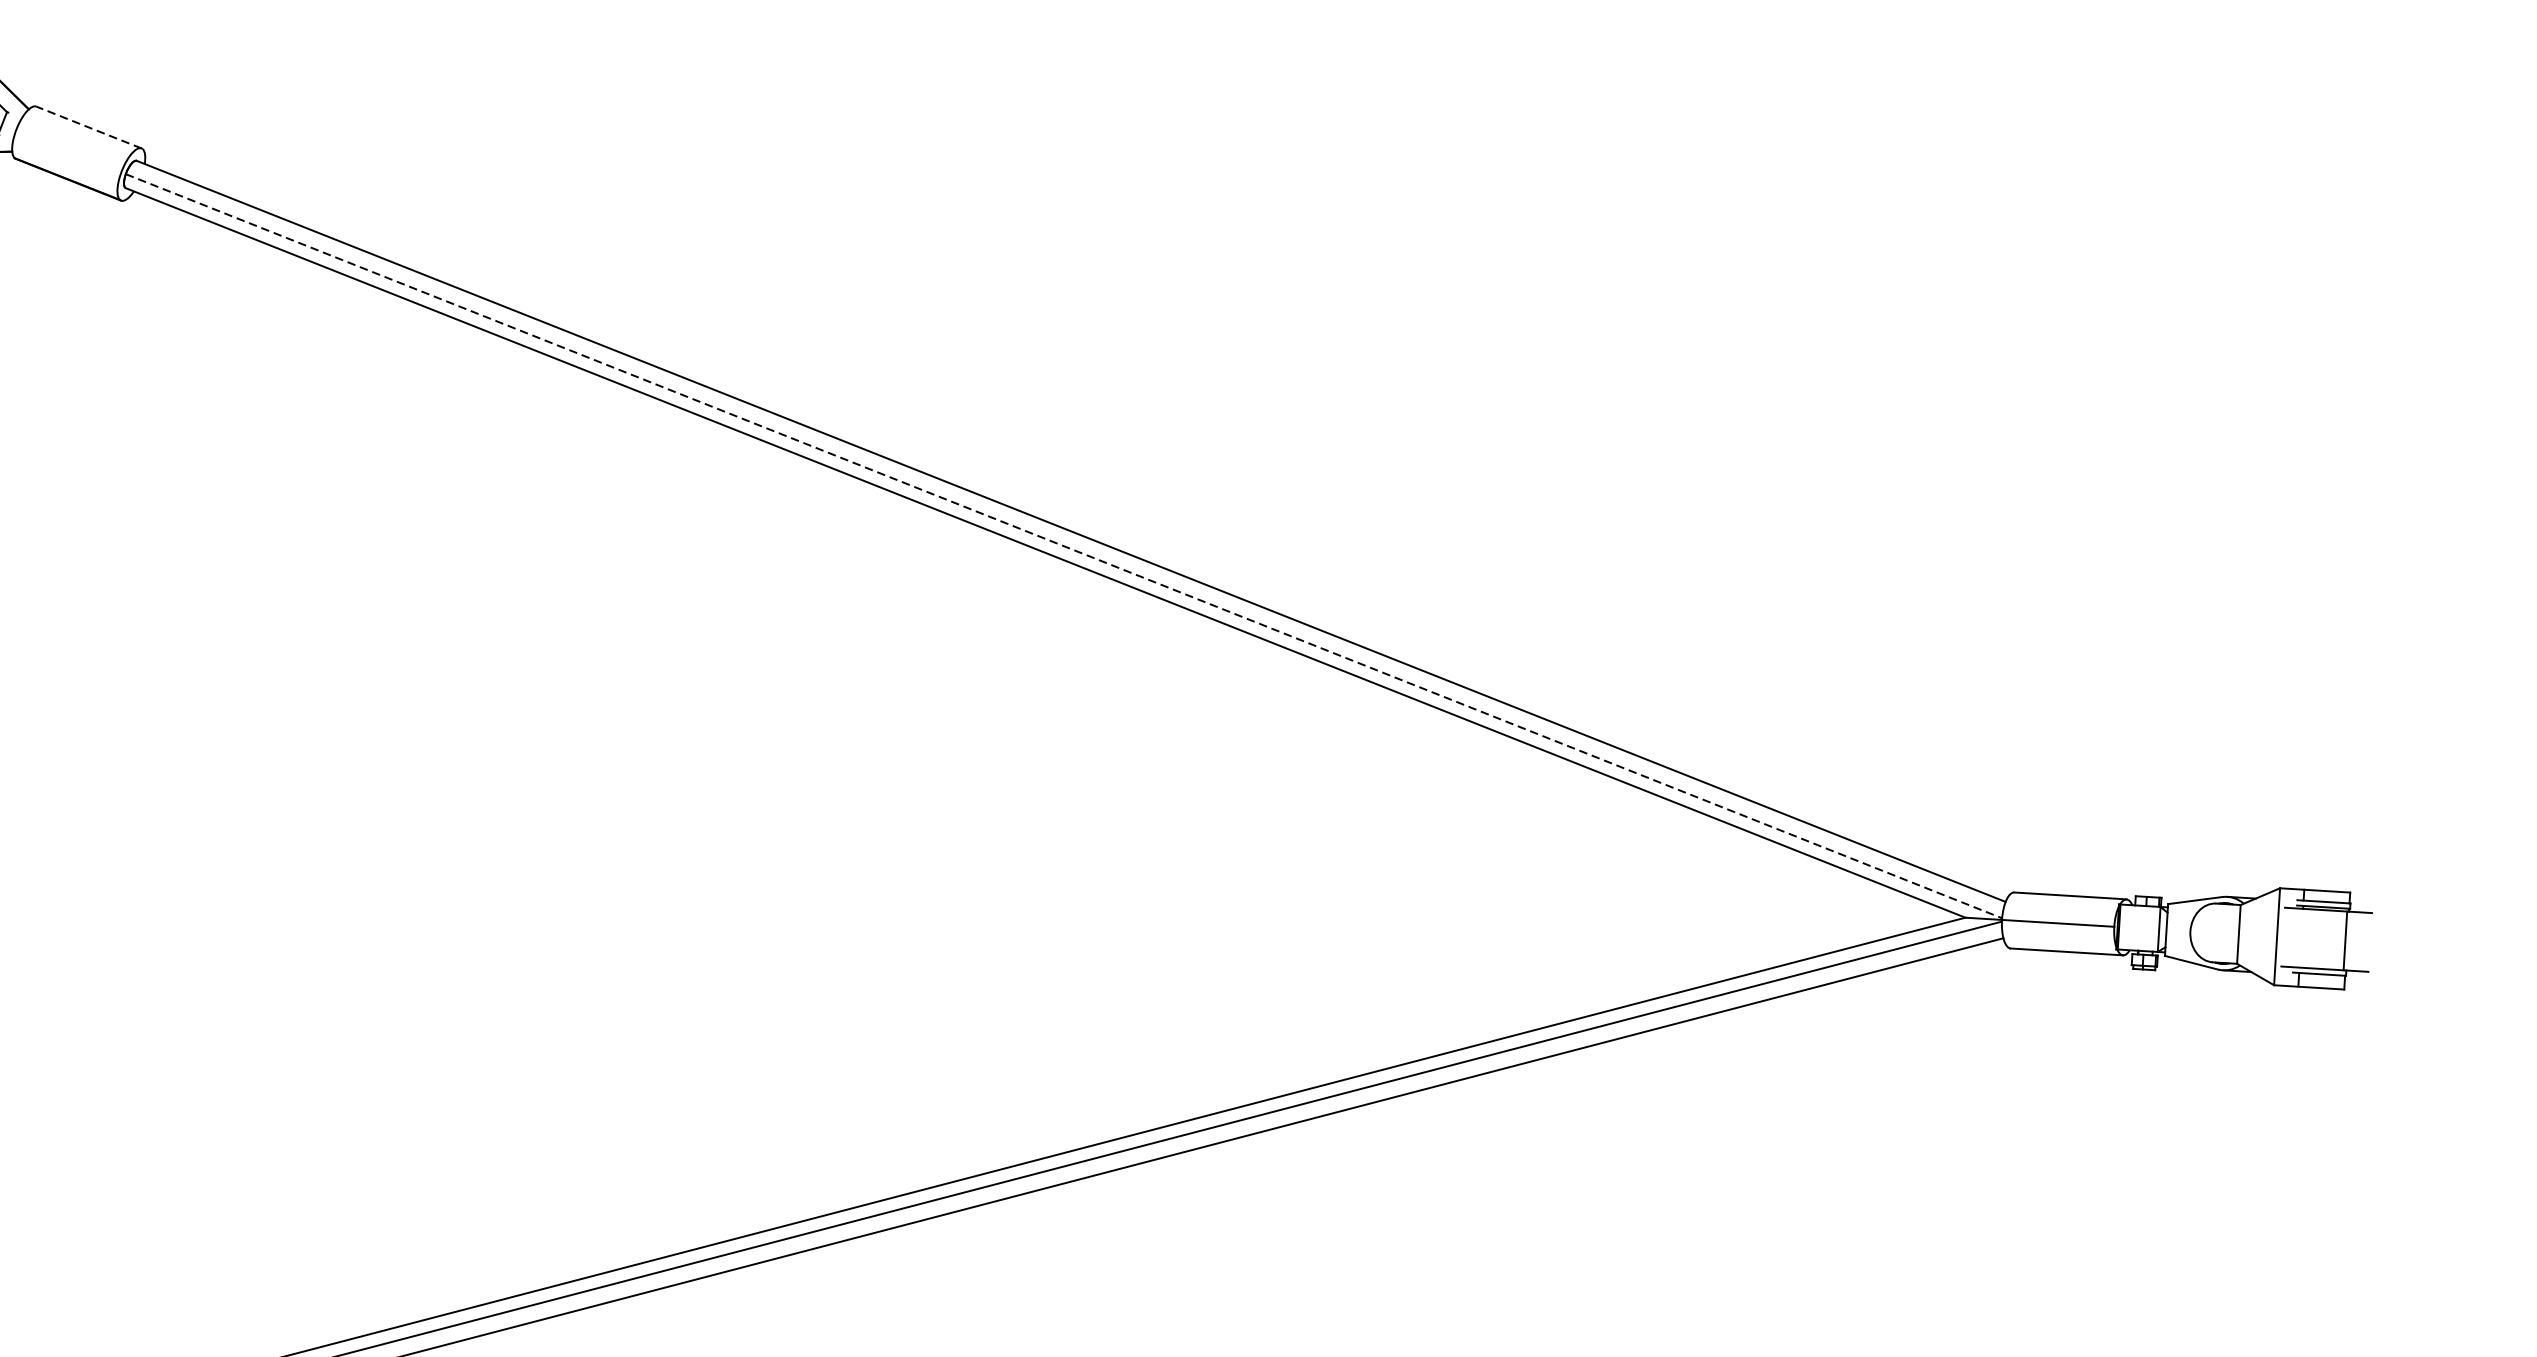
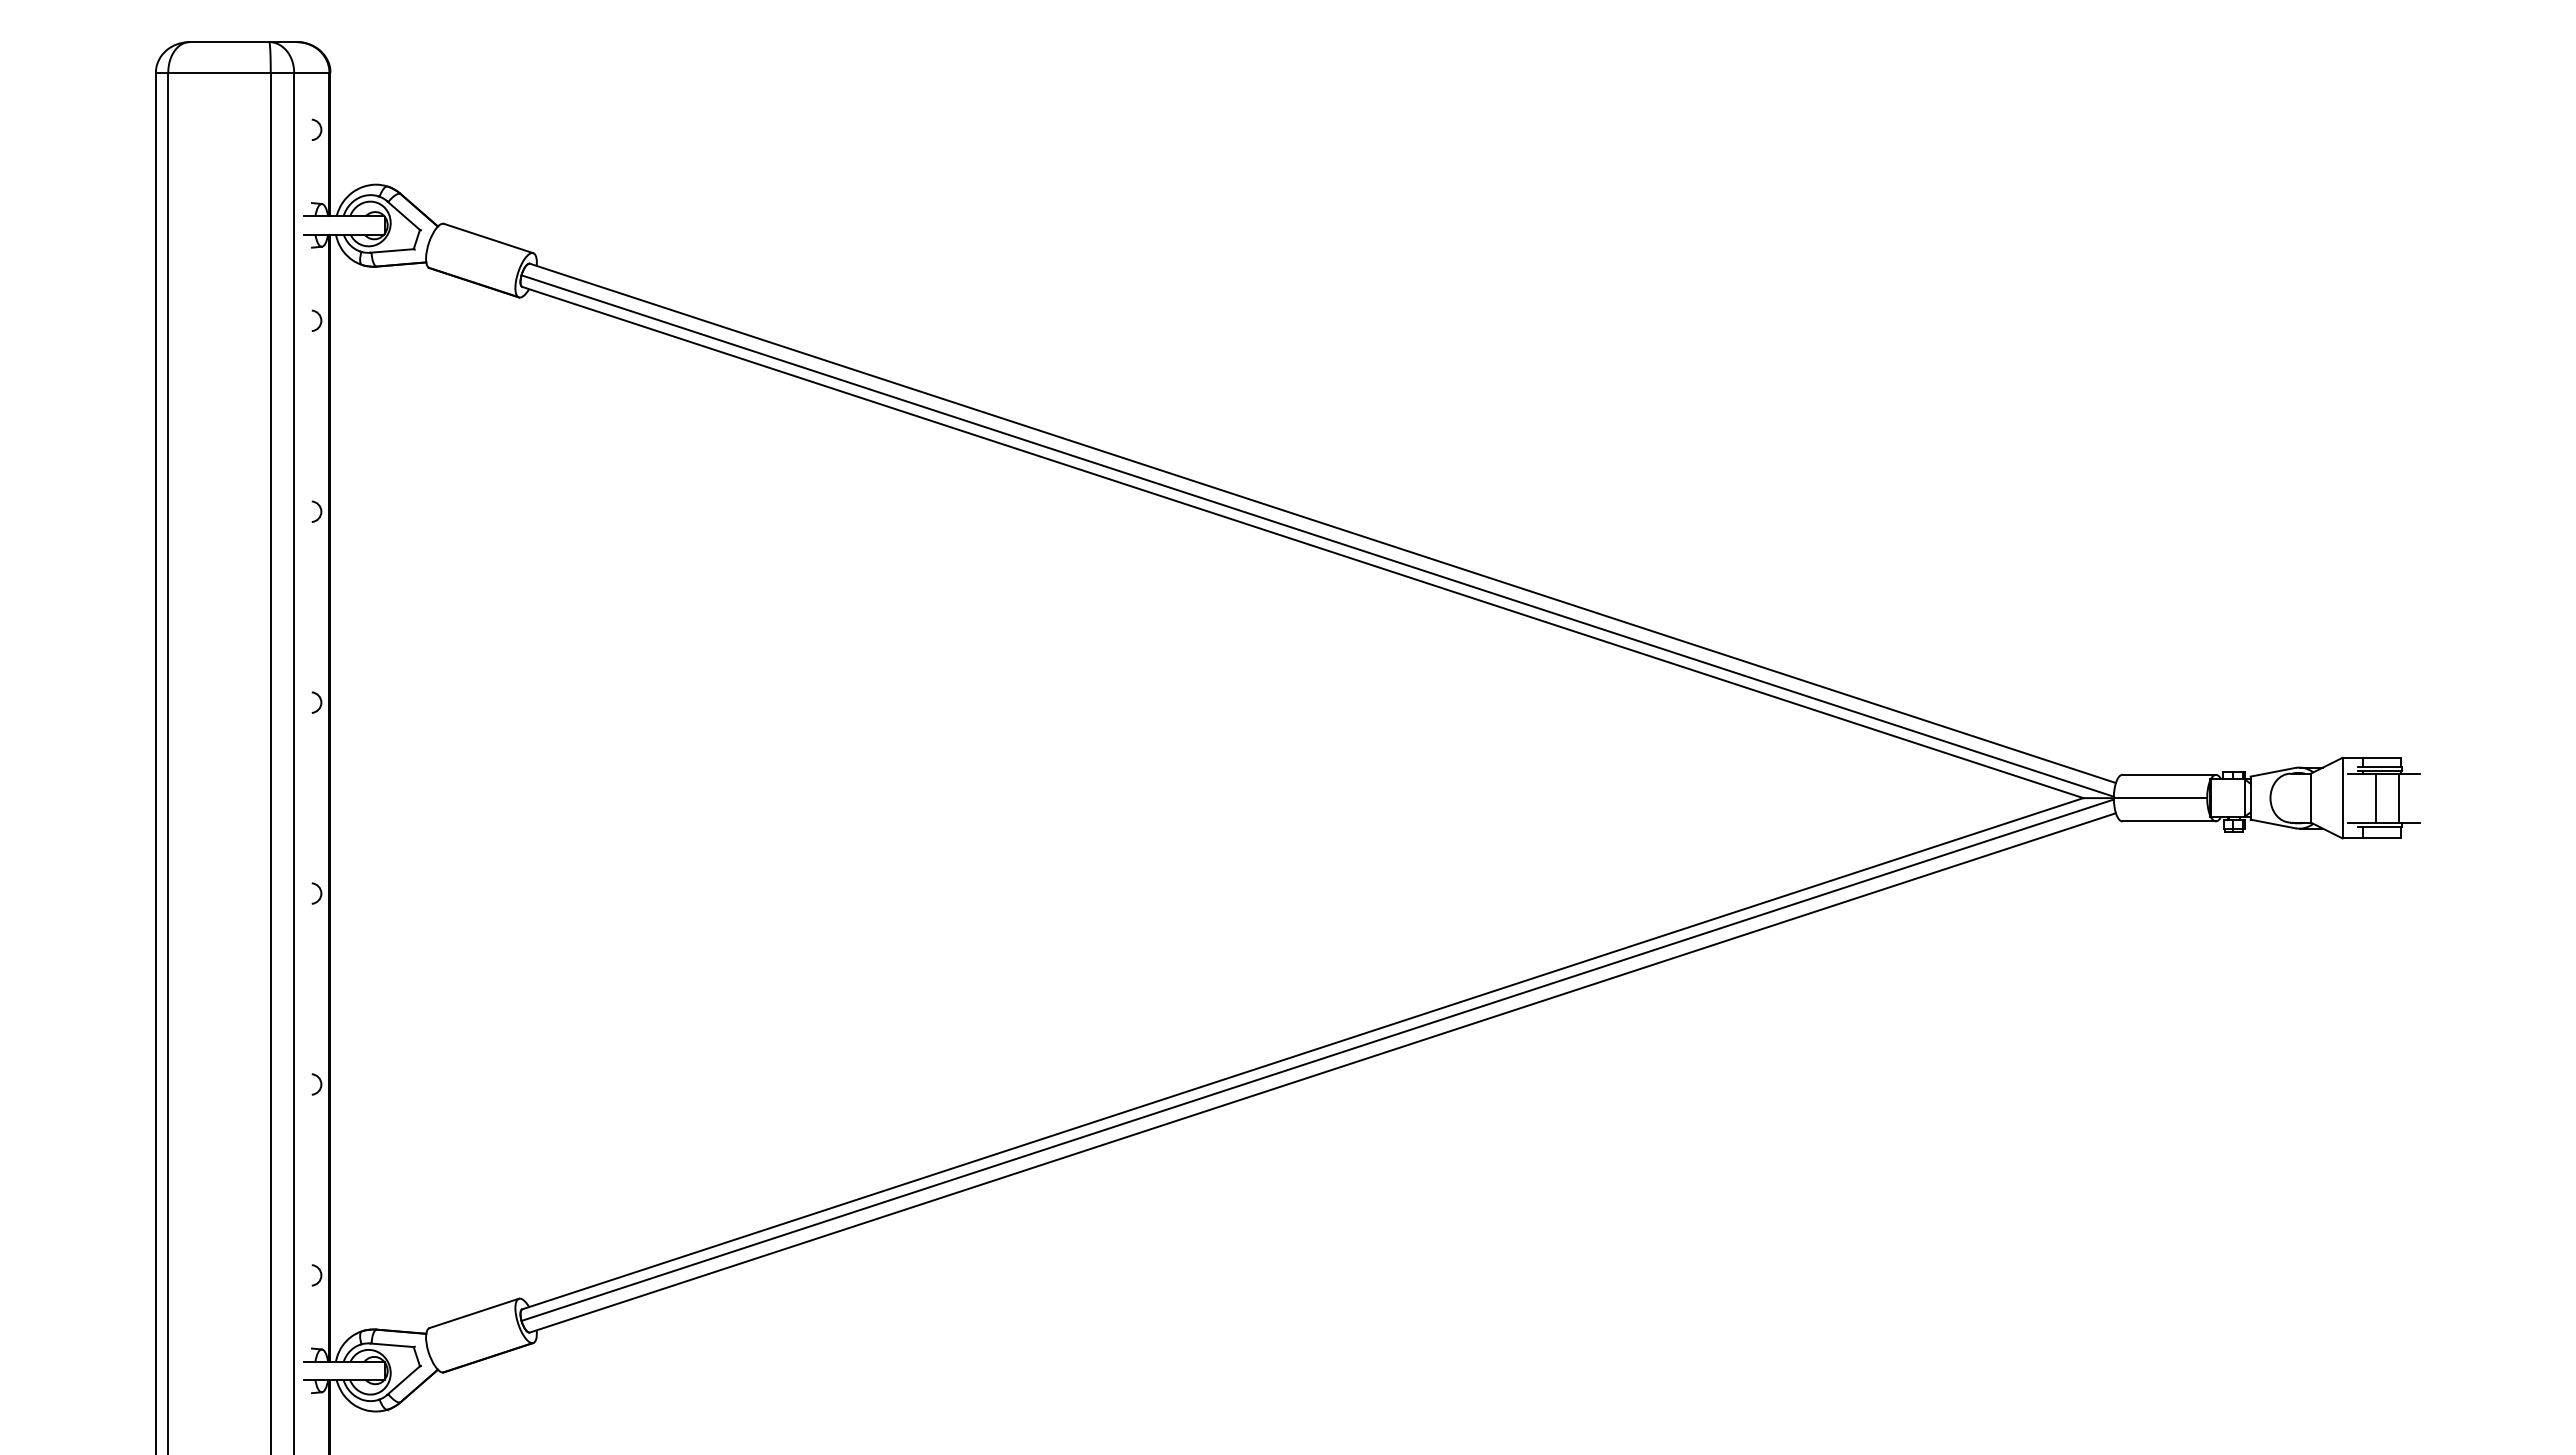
line: (88, 127) -> (488, 238), dashed -> solid
line: (1063, 546) -> (1317, 536), dashed -> solid
line: (2317, 938) -> (2376, 797), added

